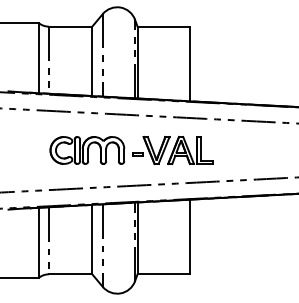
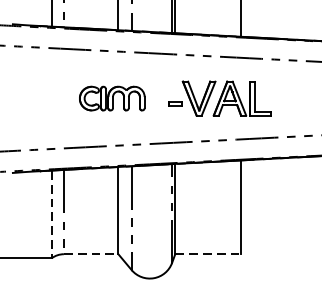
part: (87, 150) -> (112, 98), size x0.7
line: (39, 242) -> (52, 214), solid -> dashed
line: (70, 274) -> (91, 254), solid -> dashed
line: (164, 274) -> (209, 254), solid -> dashed

